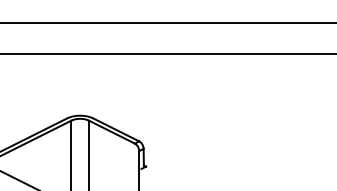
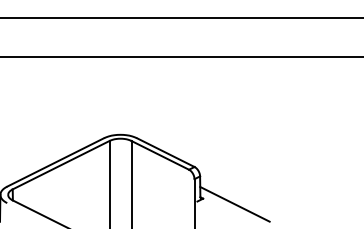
line: (171, 170) -> (235, 203), added

